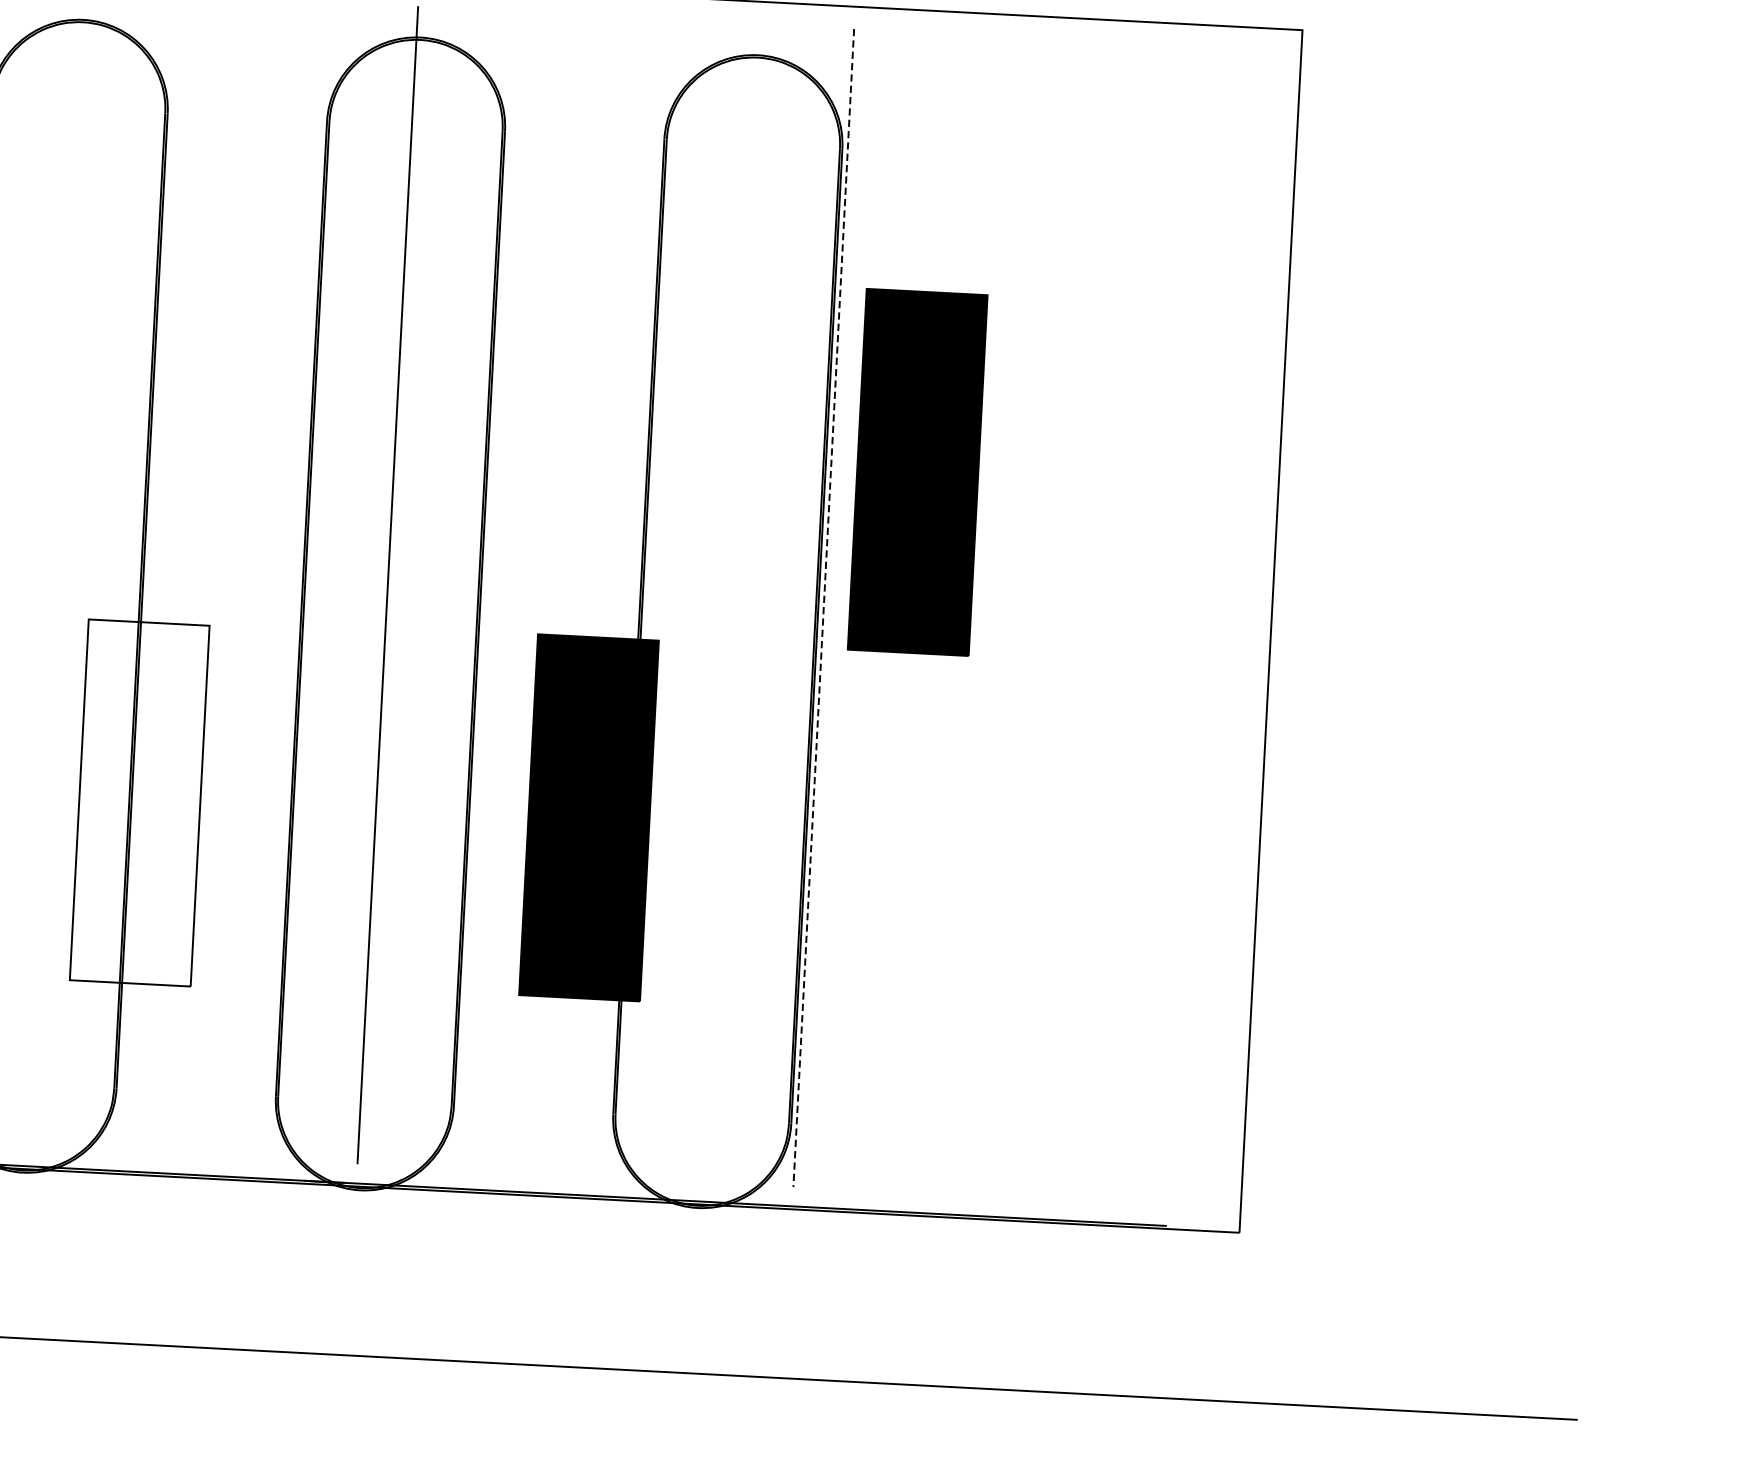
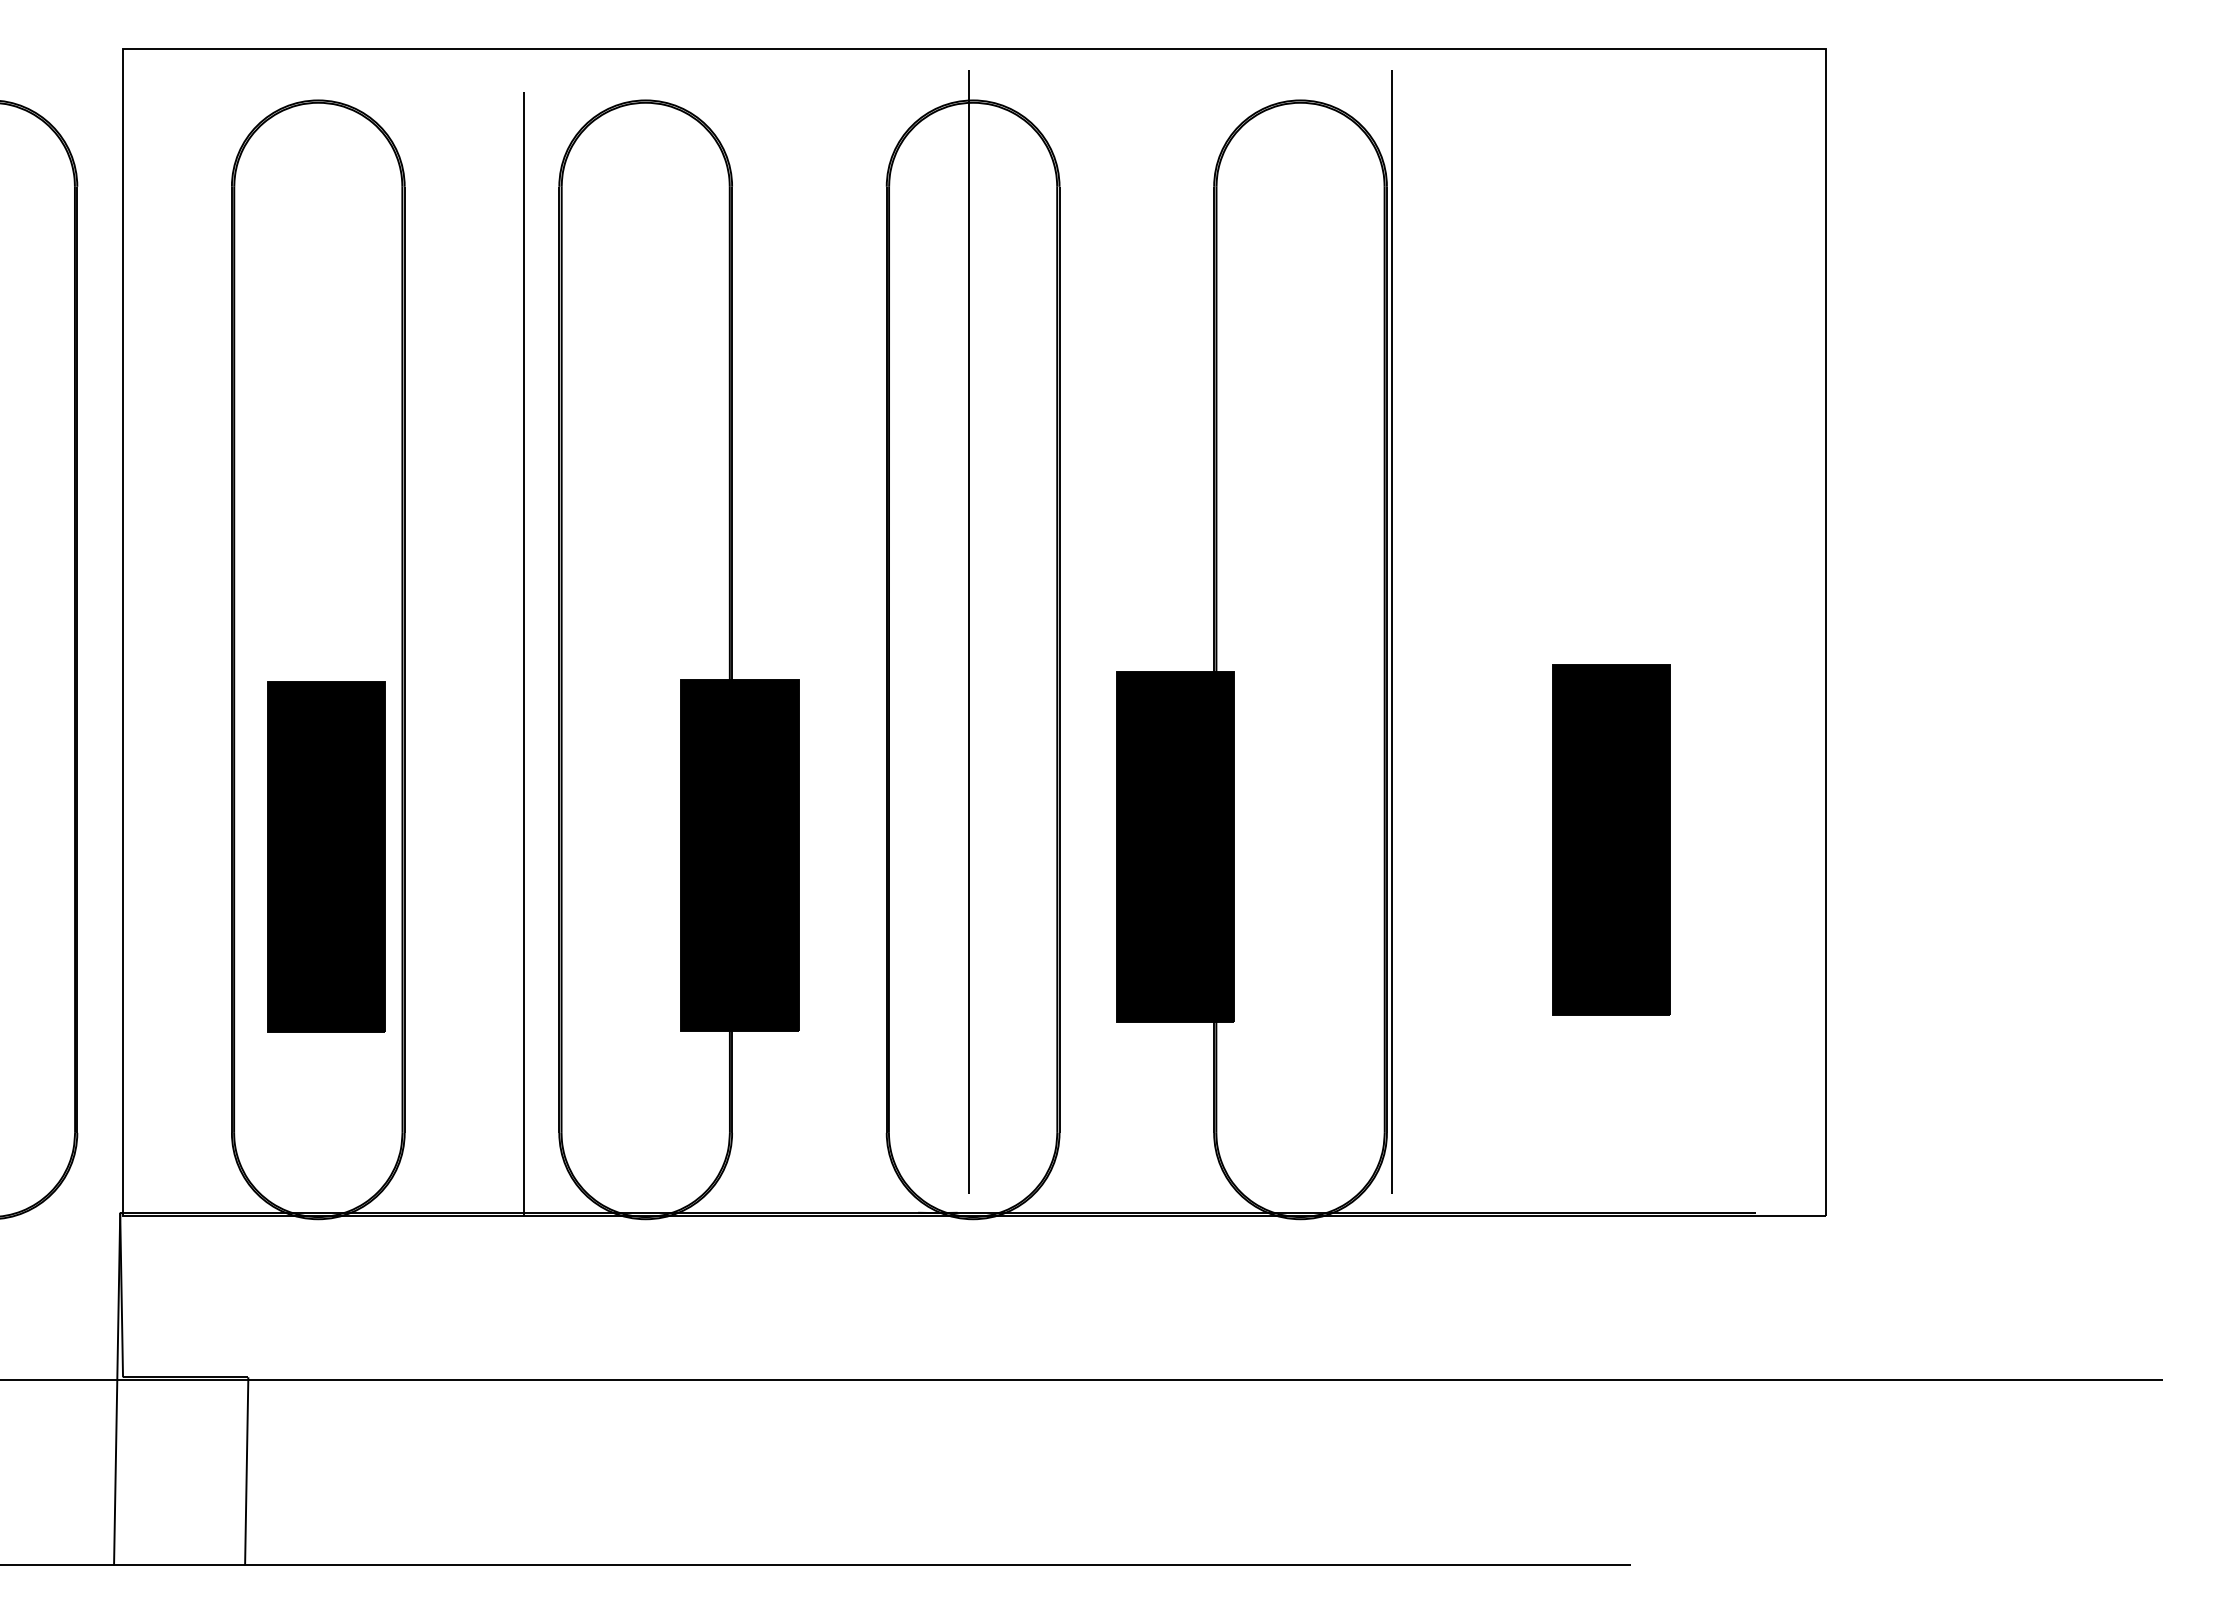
part: (918, 471) -> (1611, 839), moved
line: (824, 608) -> (1392, 632), dashed -> solid
fill: (139, 802) -> (739, 855), added

